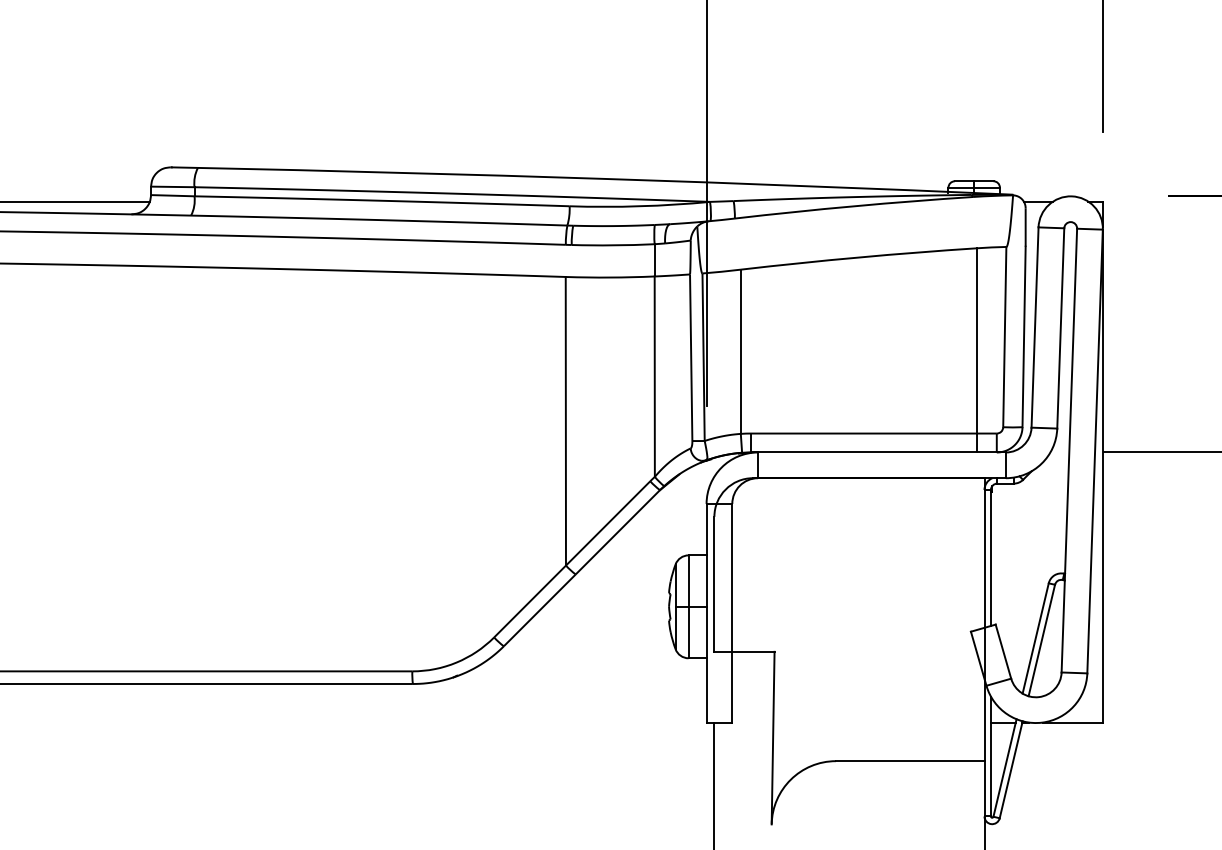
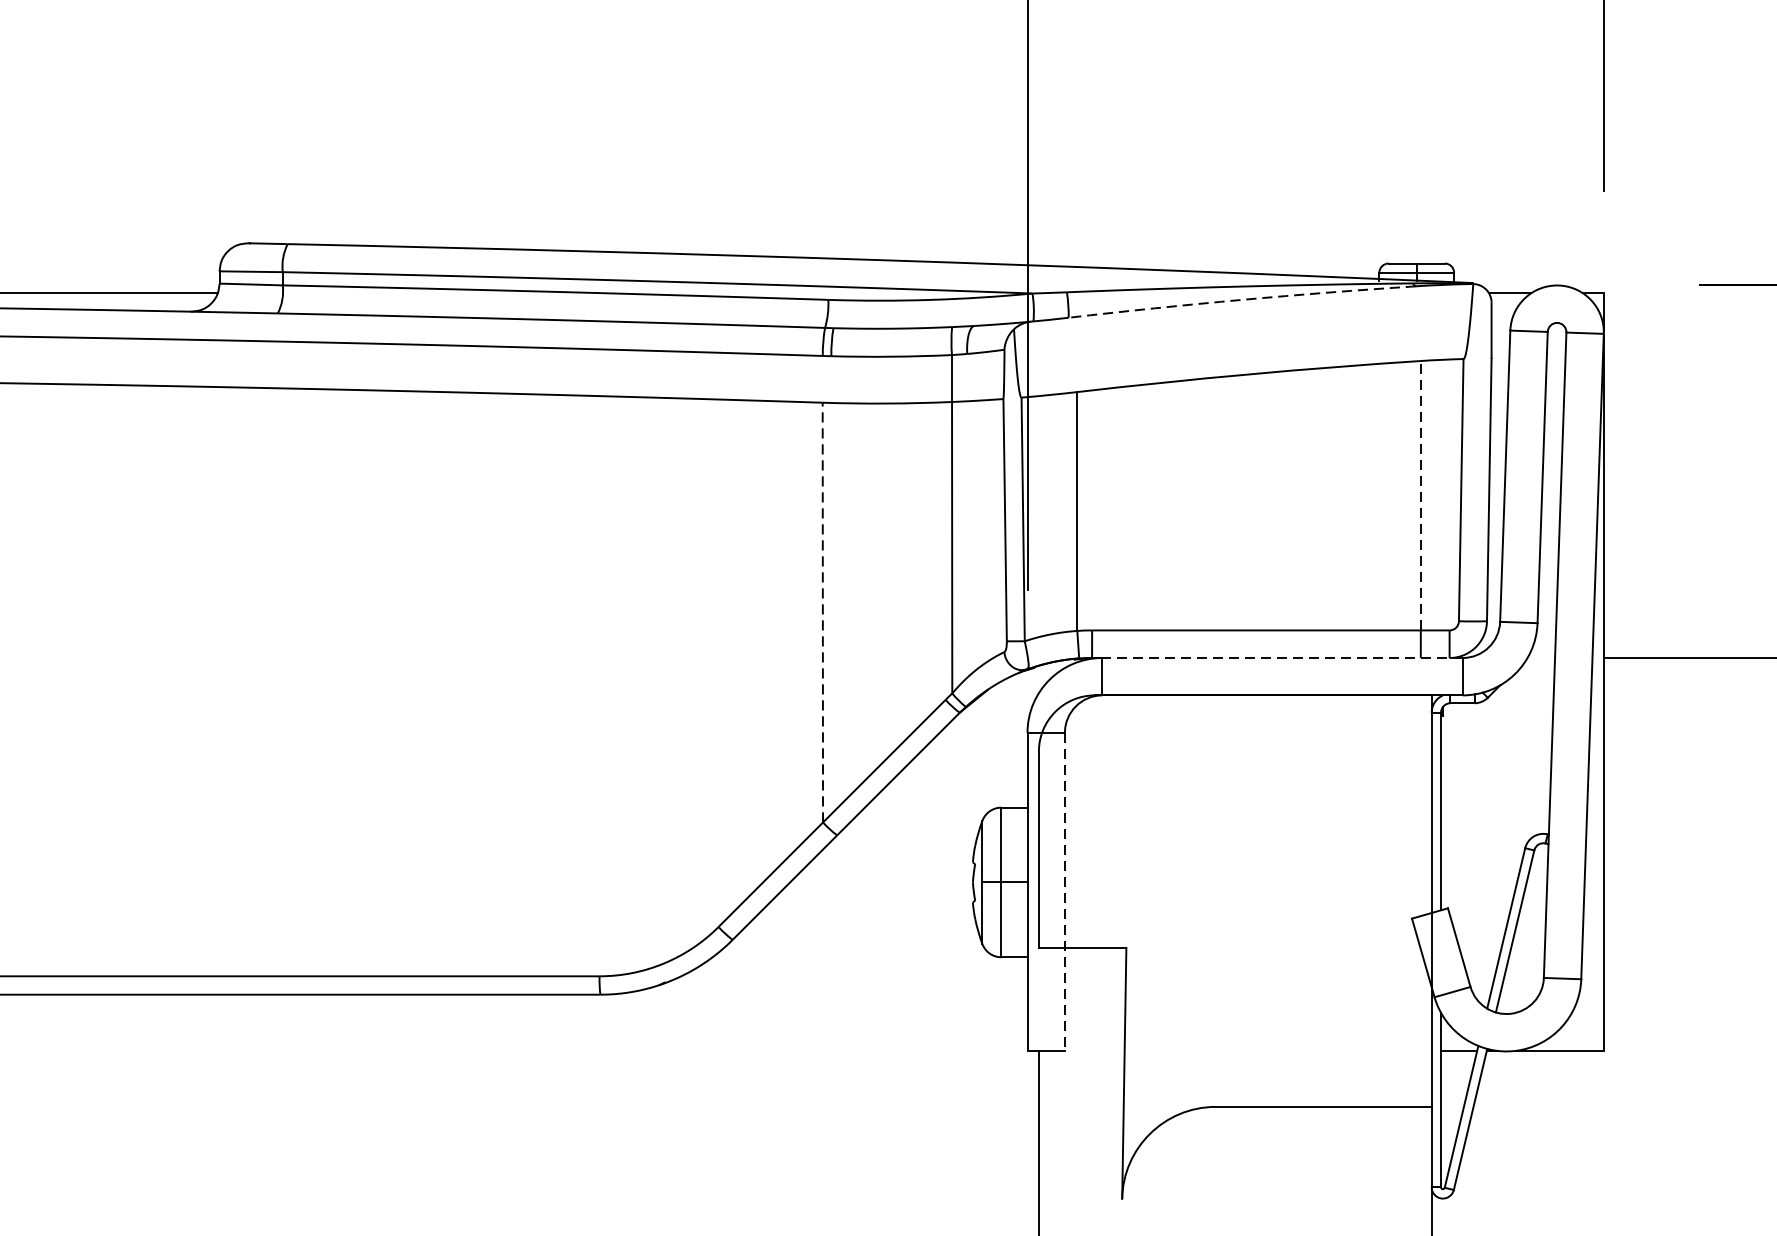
arc: (854, 206) -> (1242, 300), solid -> dashed
line: (977, 340) -> (1421, 495), solid -> dashed
line: (565, 420) -> (822, 611), solid -> dashed
line: (881, 452) -> (1281, 657), solid -> dashed
line: (732, 613) -> (1065, 892), solid -> dashed

